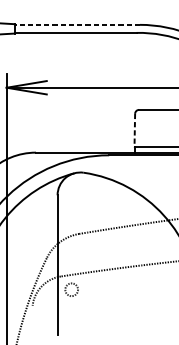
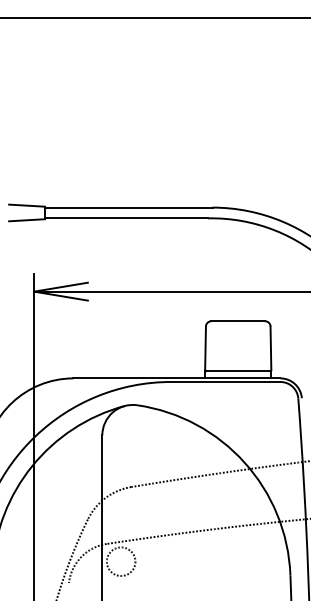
line: (77, 24) -> (128, 207), dashed -> solid
line: (134, 130) -> (205, 348), dashed -> solid
circle: (71, 289) -> (120, 561), size x1.67

